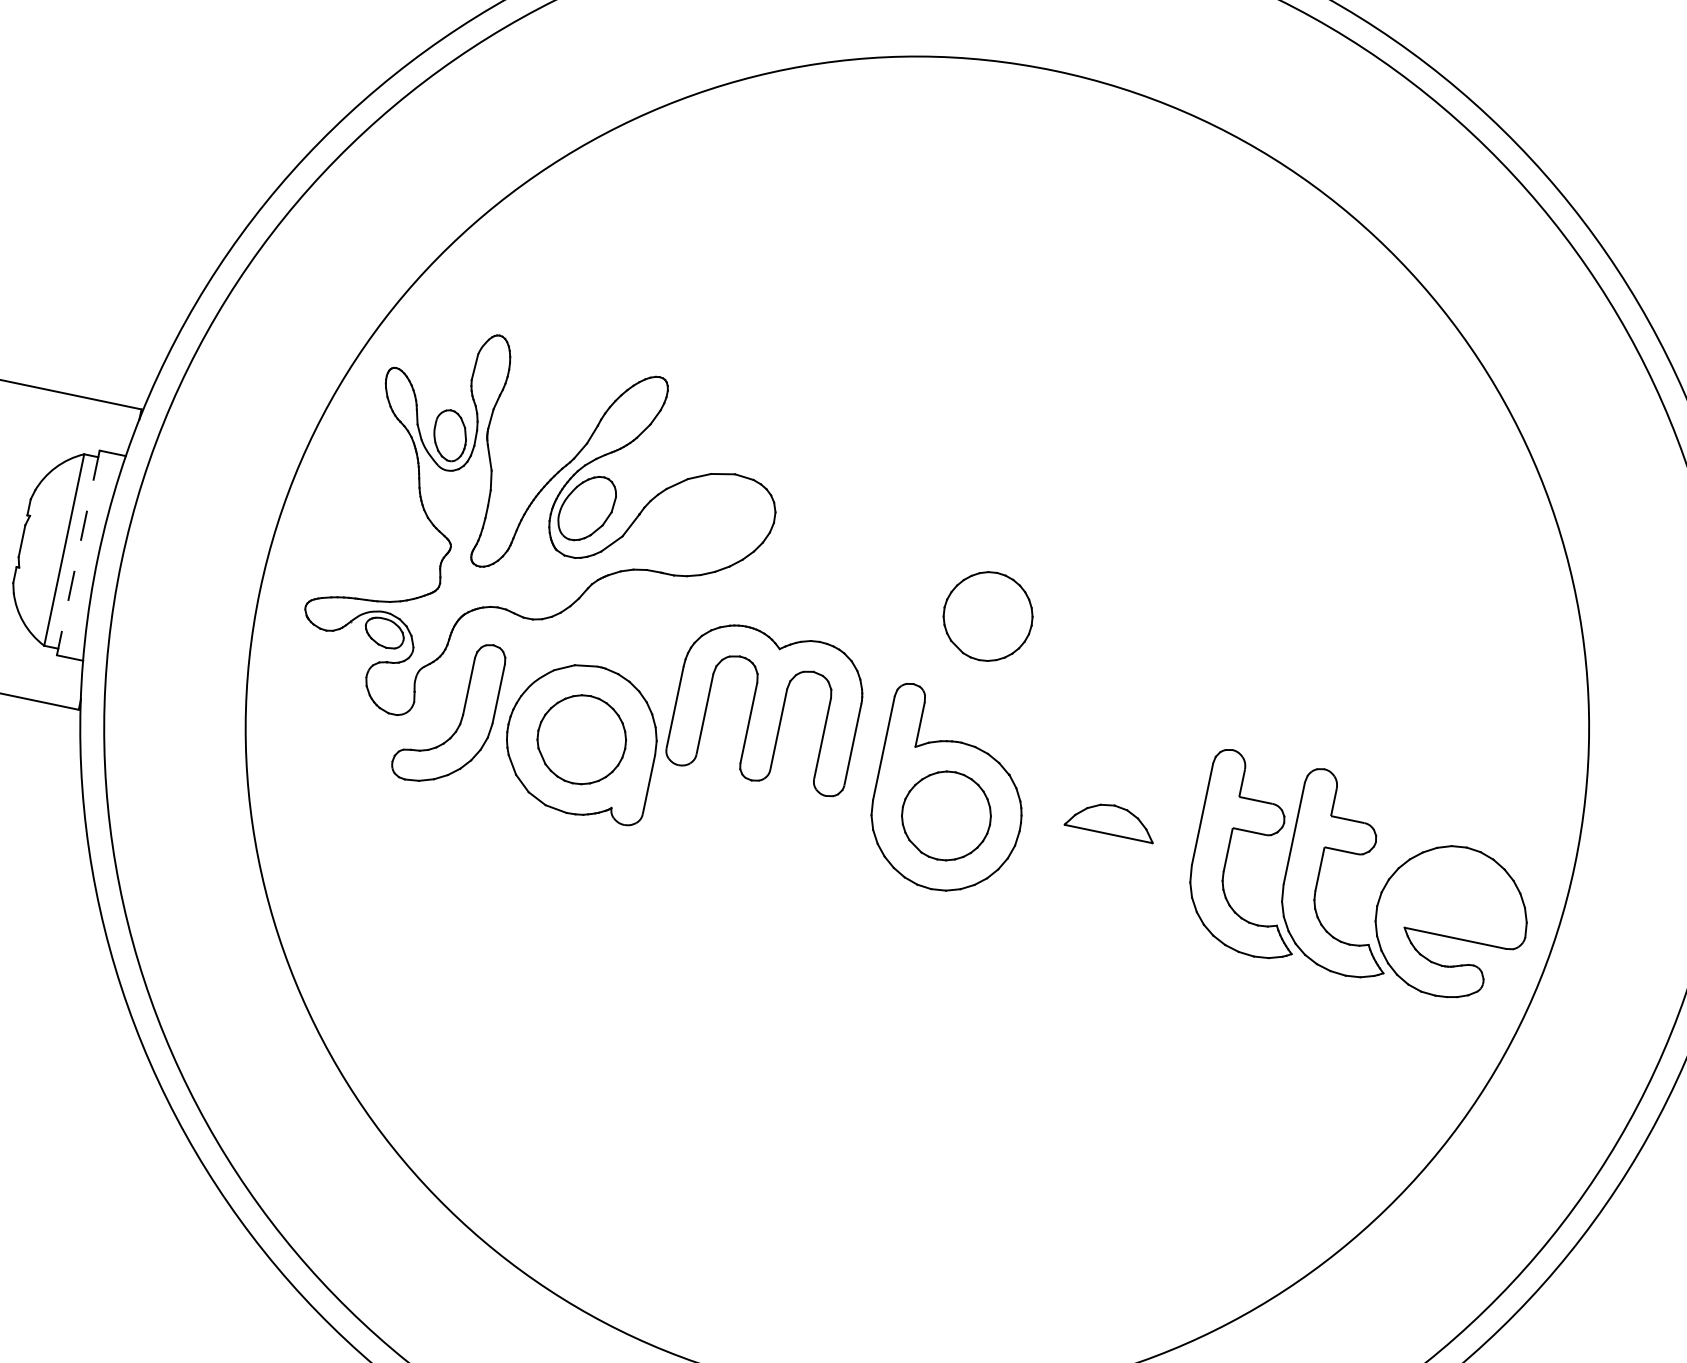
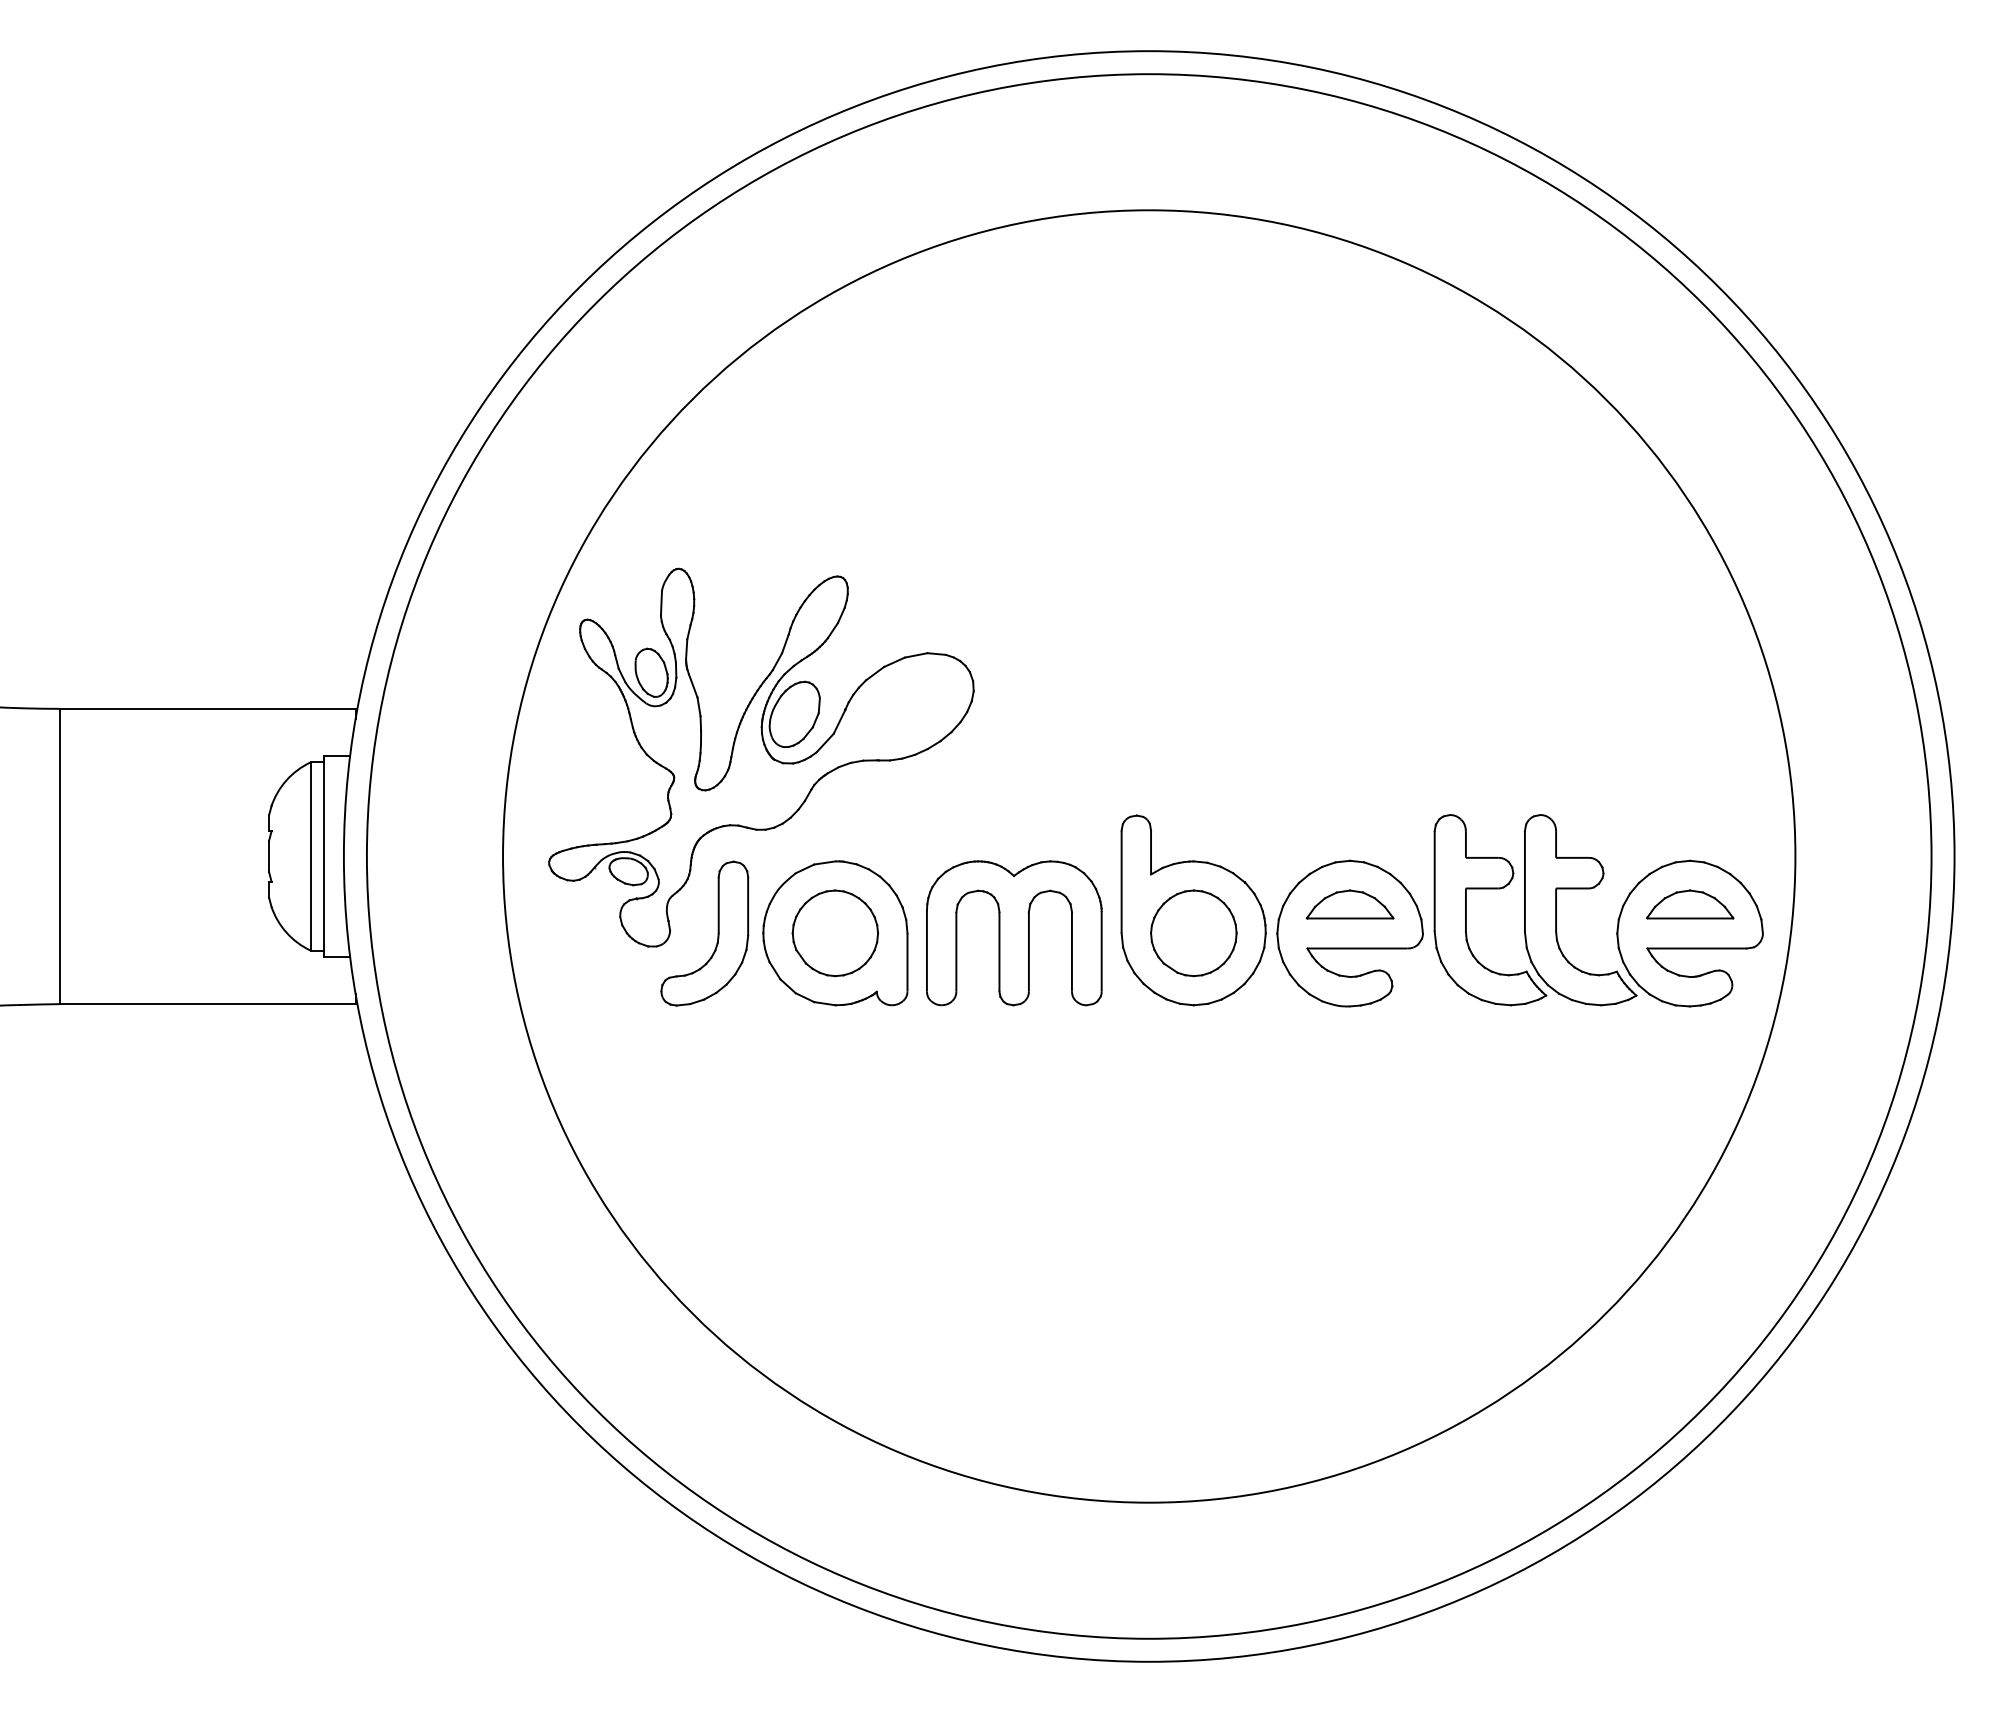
line: (78, 552) -> (324, 856), dashed -> solid
part: (987, 616) -> (1193, 737), removed
part: (768, 707) -> (1014, 933), moved
part: (1104, 849) -> (1349, 933), added
part: (1457, 892) -> (1690, 904), added

